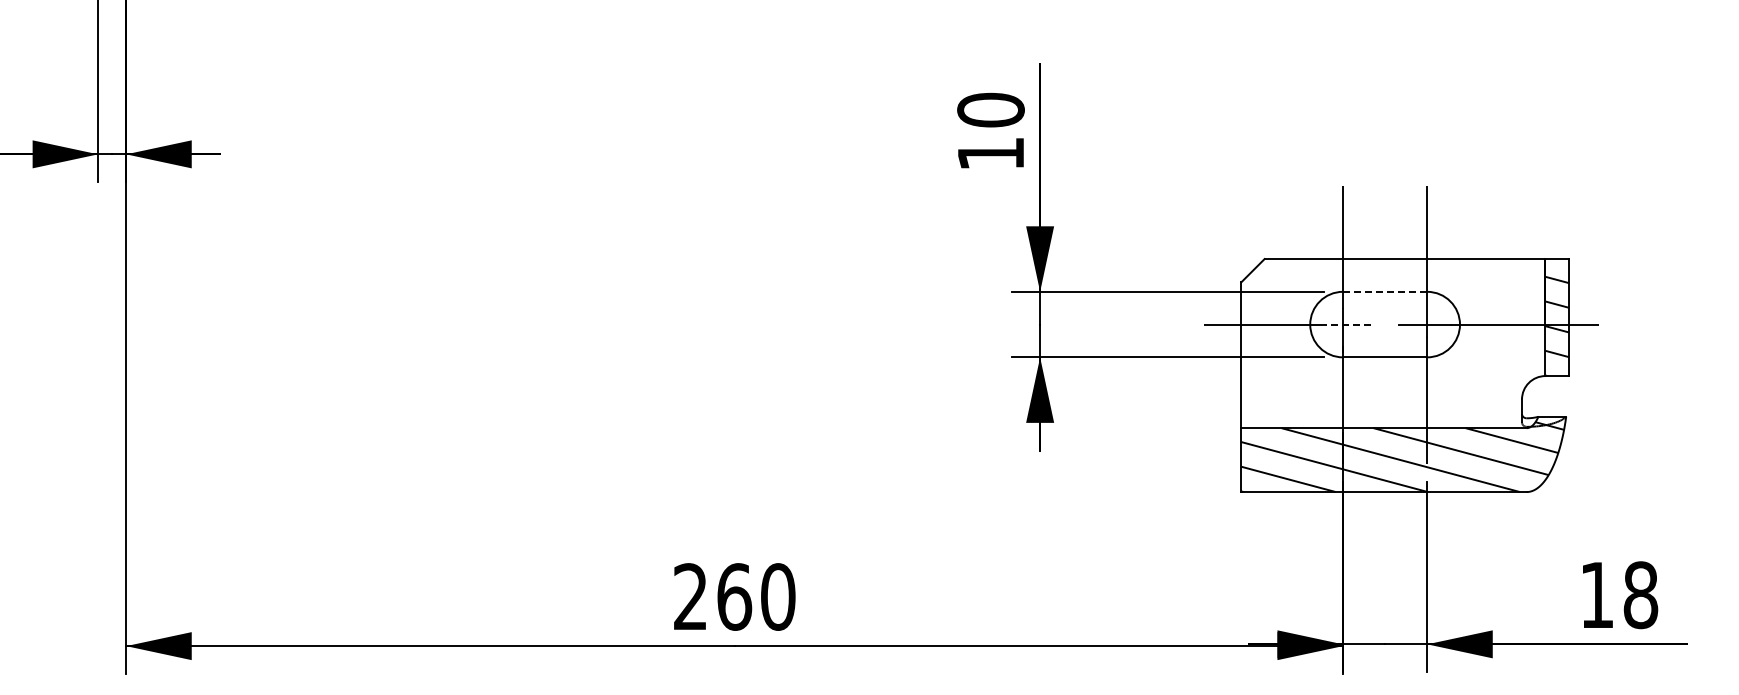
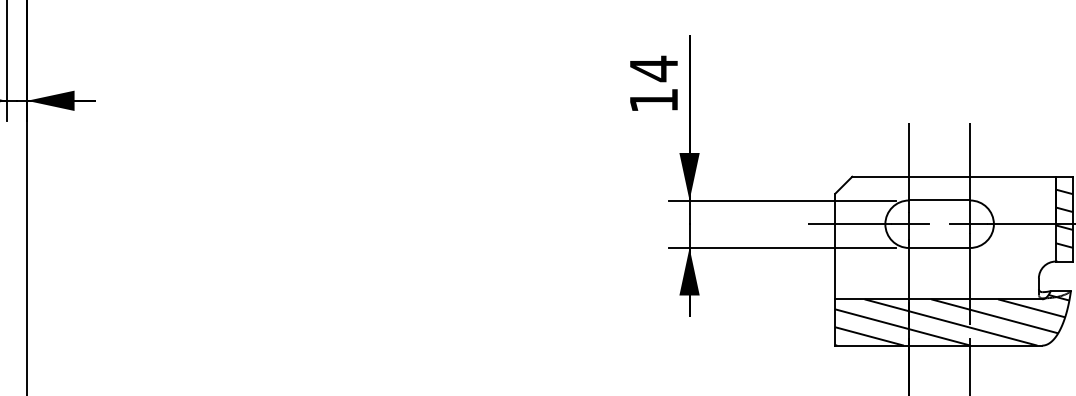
text: (990, 110) -> (653, 69), 10 -> 14
line: (1384, 291) -> (939, 200), dashed -> solid
line: (1345, 324) -> (910, 224), dashed -> solid

